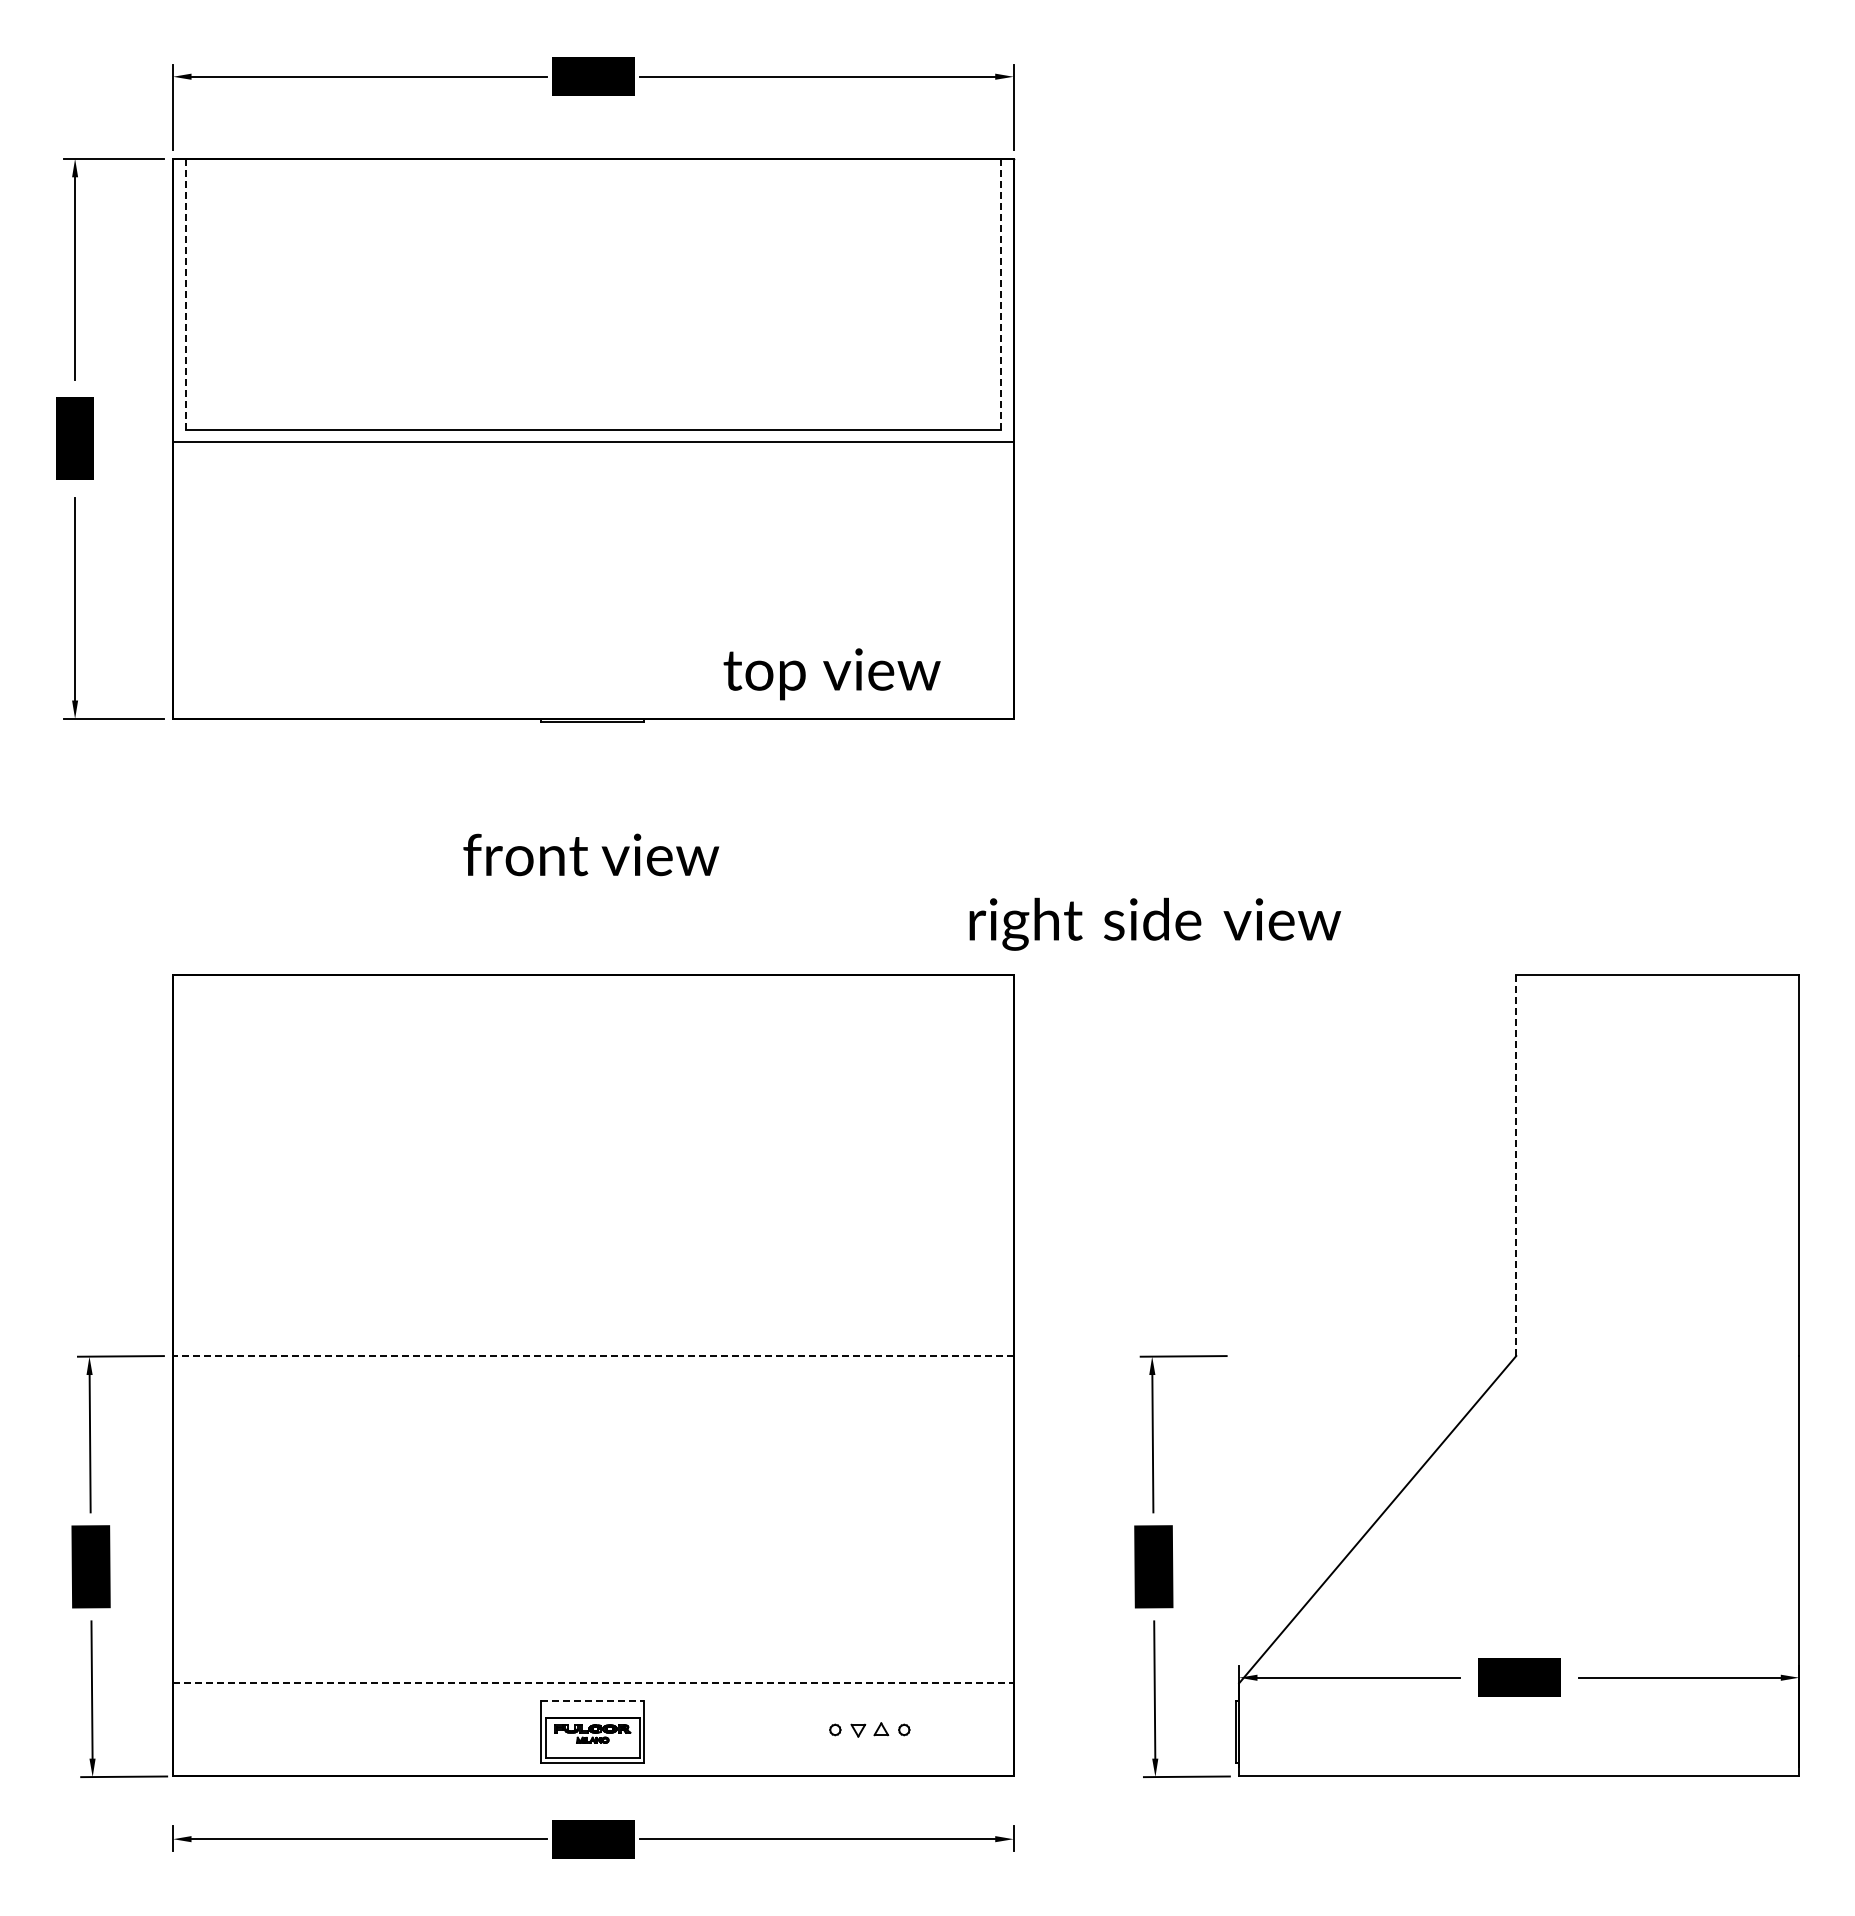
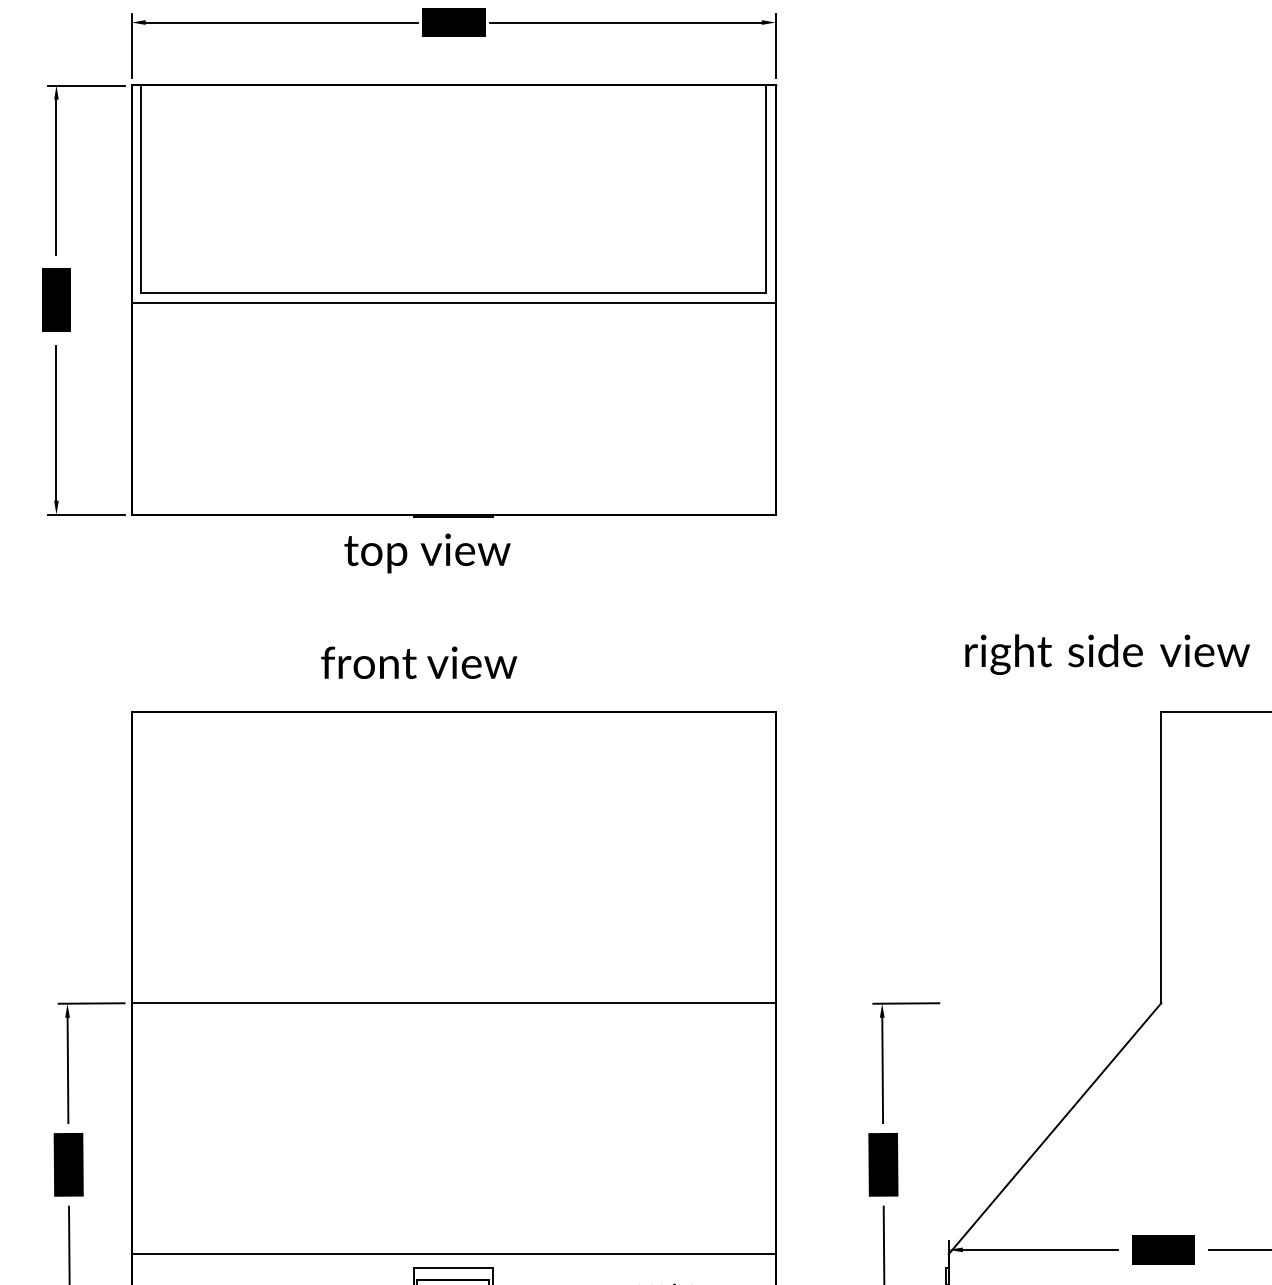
line: (185, 294) -> (141, 189), dashed -> solid
line: (1001, 294) -> (766, 189), dashed -> solid
text: (831, 674) -> (427, 553), moved
text: (591, 854) -> (419, 662), moved
text: (1155, 923) -> (1107, 654), moved
line: (1516, 1165) -> (1161, 857), dashed -> solid
line: (592, 1356) -> (453, 1003), dashed -> solid
line: (593, 1683) -> (453, 1254), dashed -> solid
line: (593, 1700) -> (453, 1267), dashed -> solid

